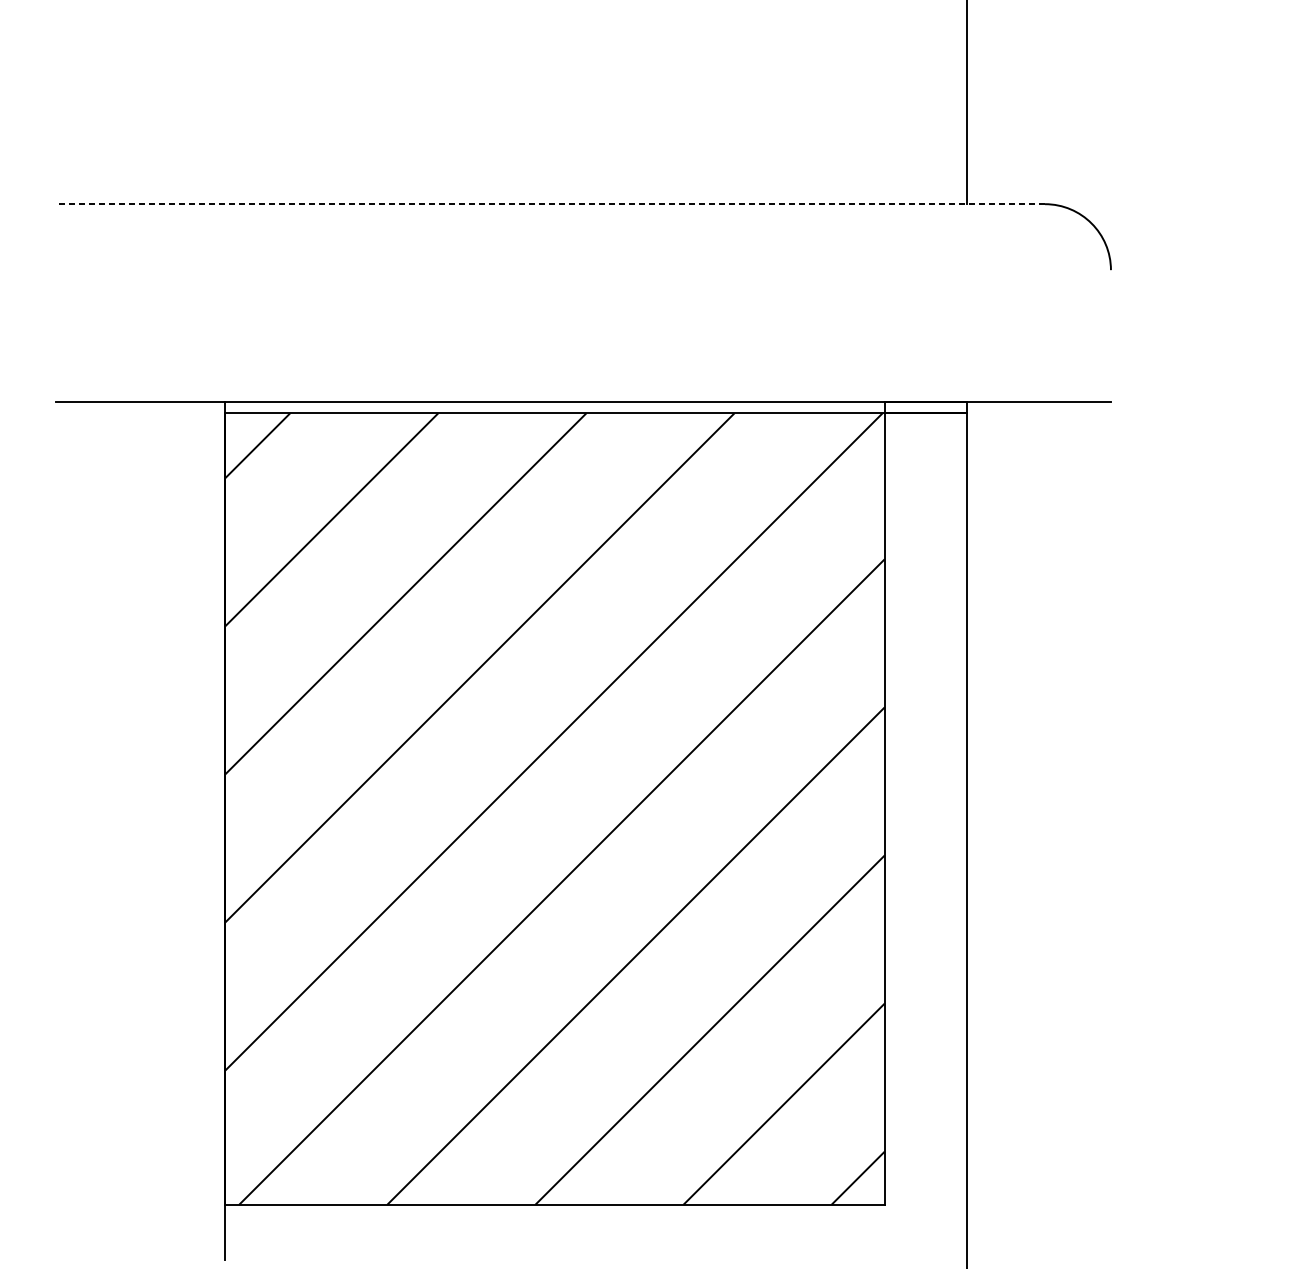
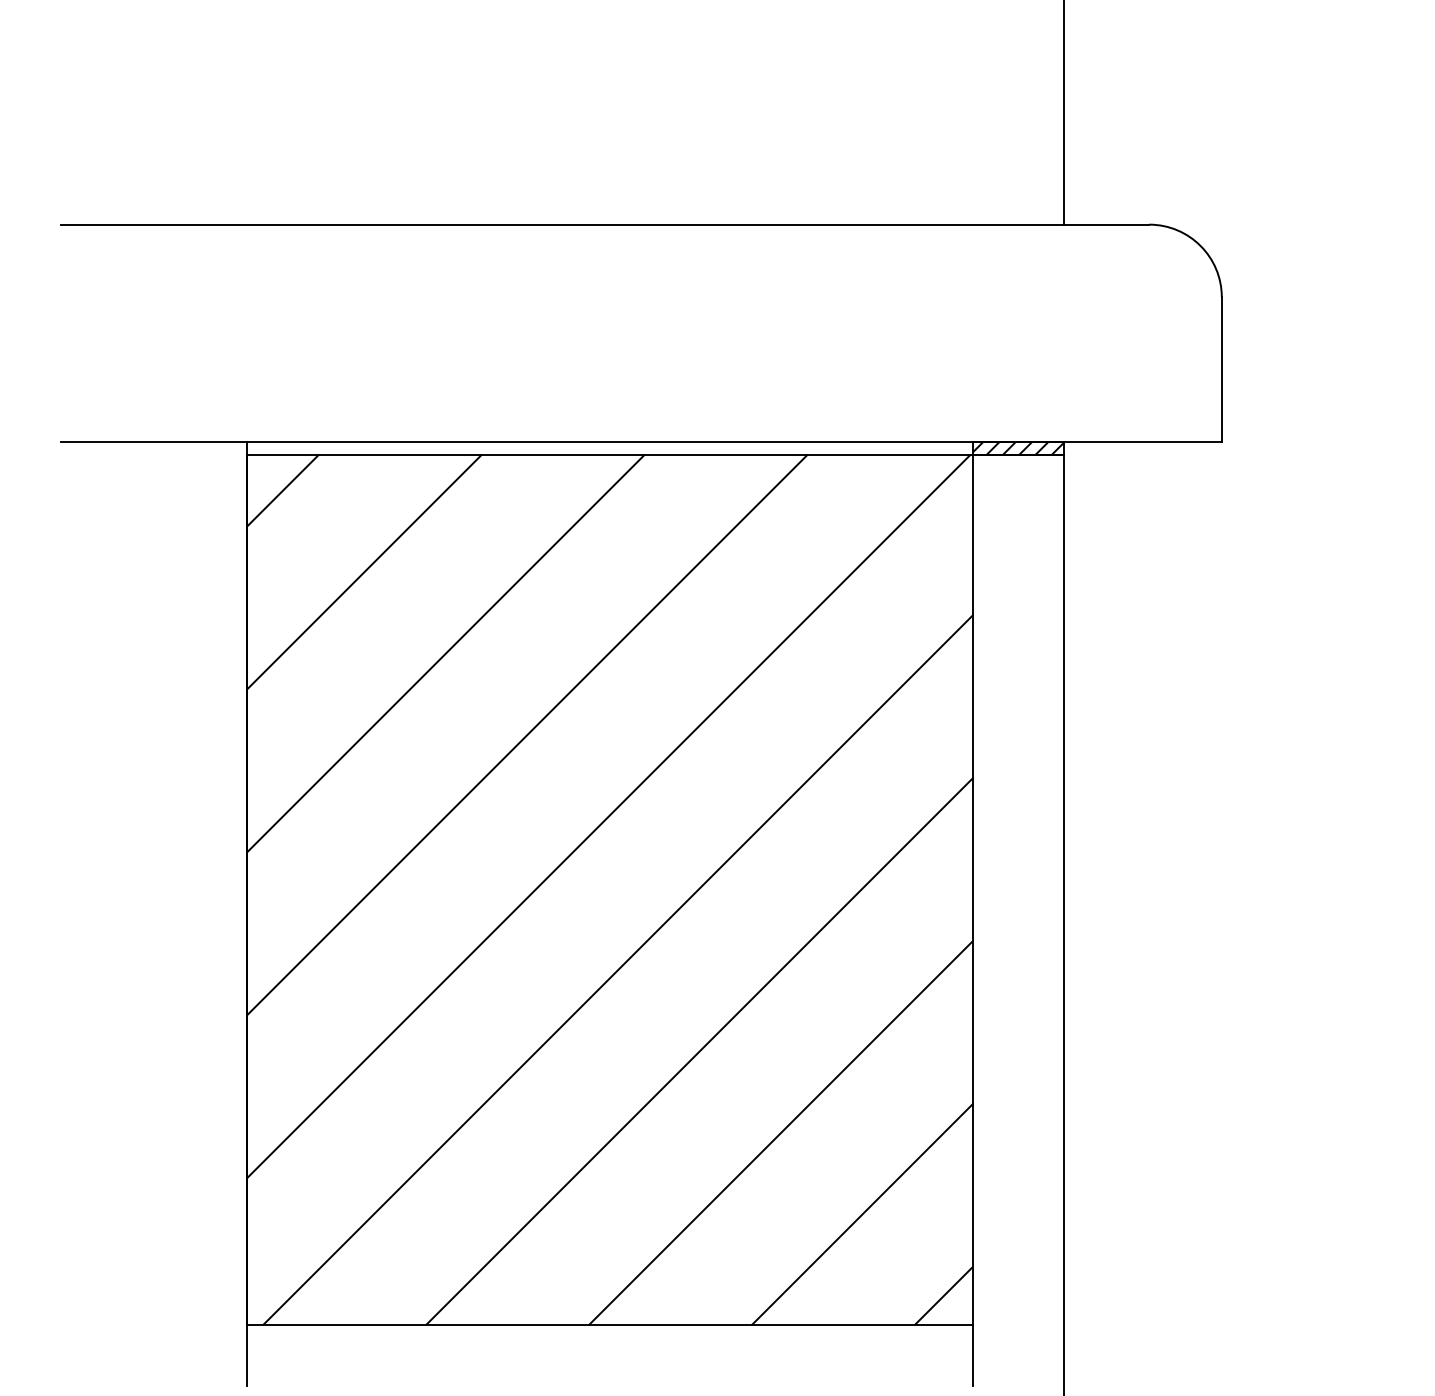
line: (549, 204) -> (604, 224), dashed -> solid
line: (1110, 335) -> (1221, 369), added
hatch: (926, 407) -> (1018, 448), added
line: (885, 1232) -> (973, 1355), added

